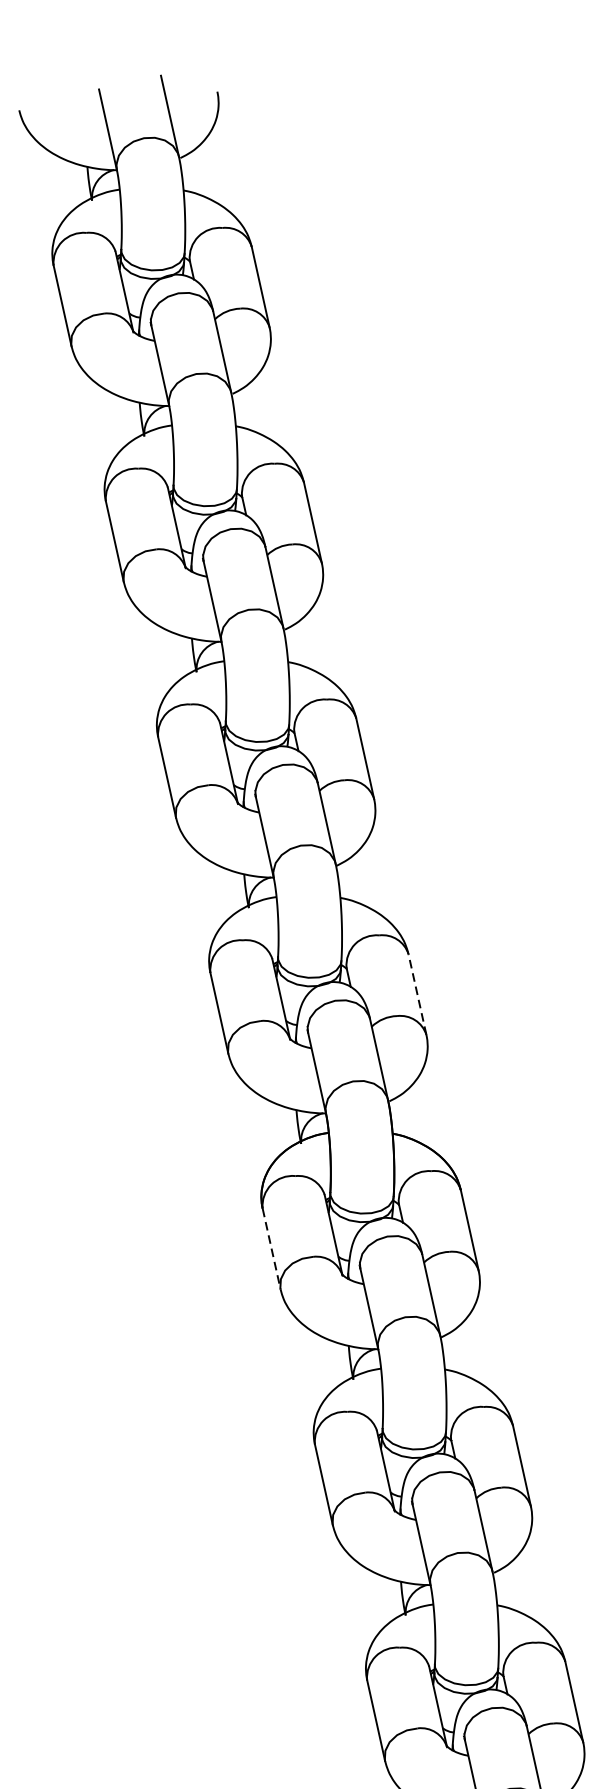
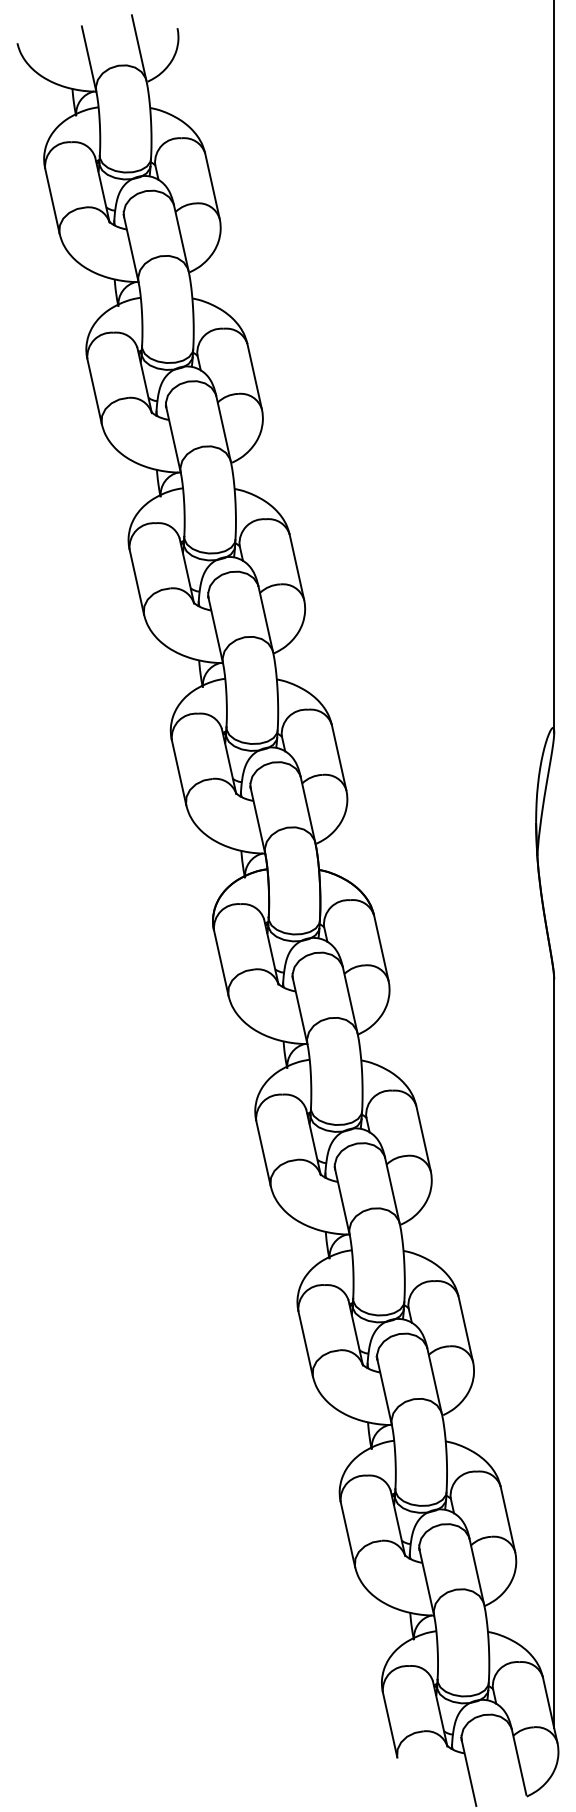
line: (416, 994) -> (338, 757), dashed -> solid
line: (271, 1249) -> (221, 963), dashed -> solid

